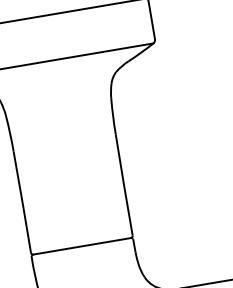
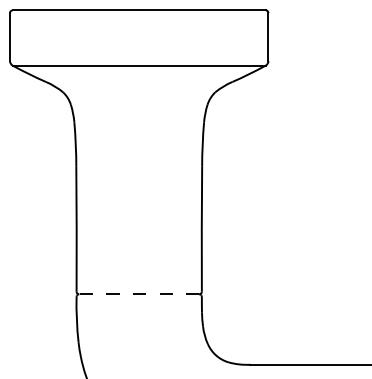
line: (81, 246) -> (138, 294), solid -> dashed

